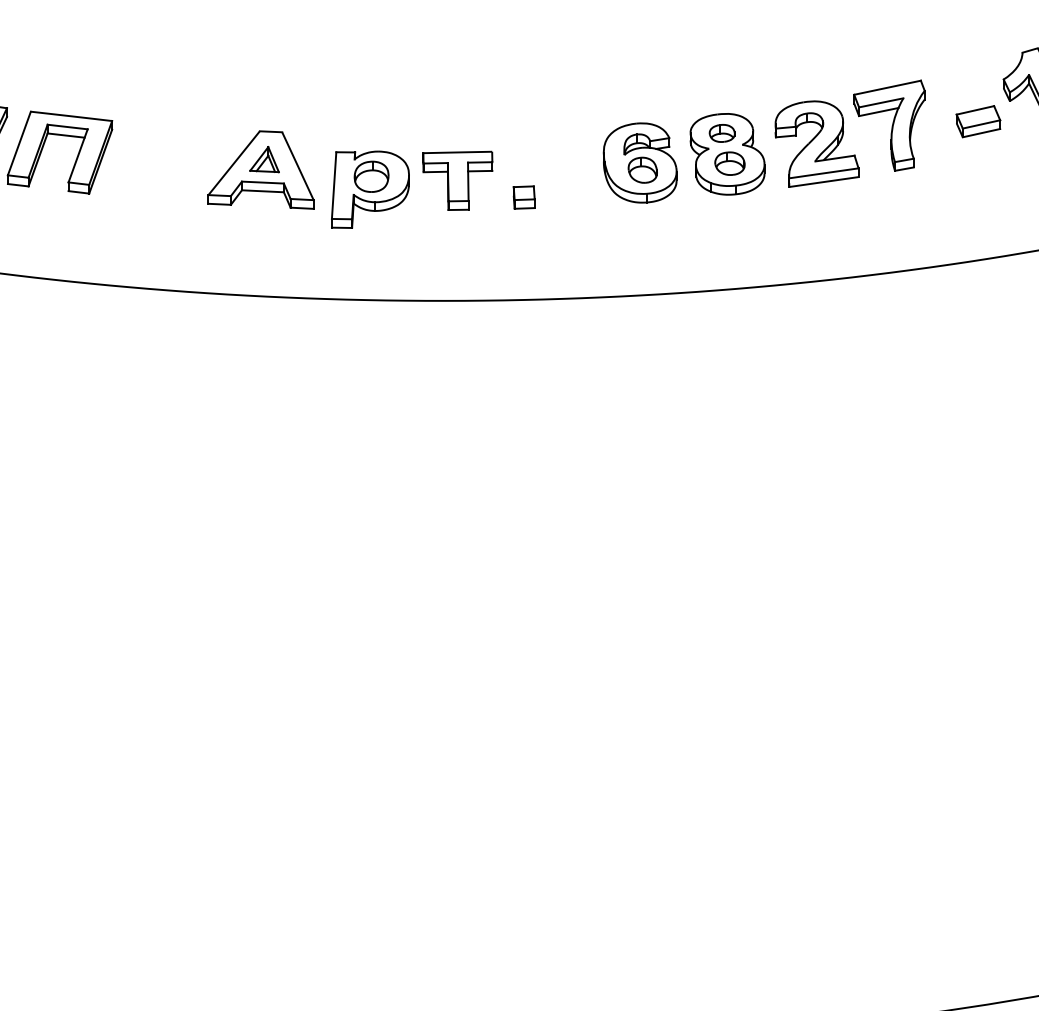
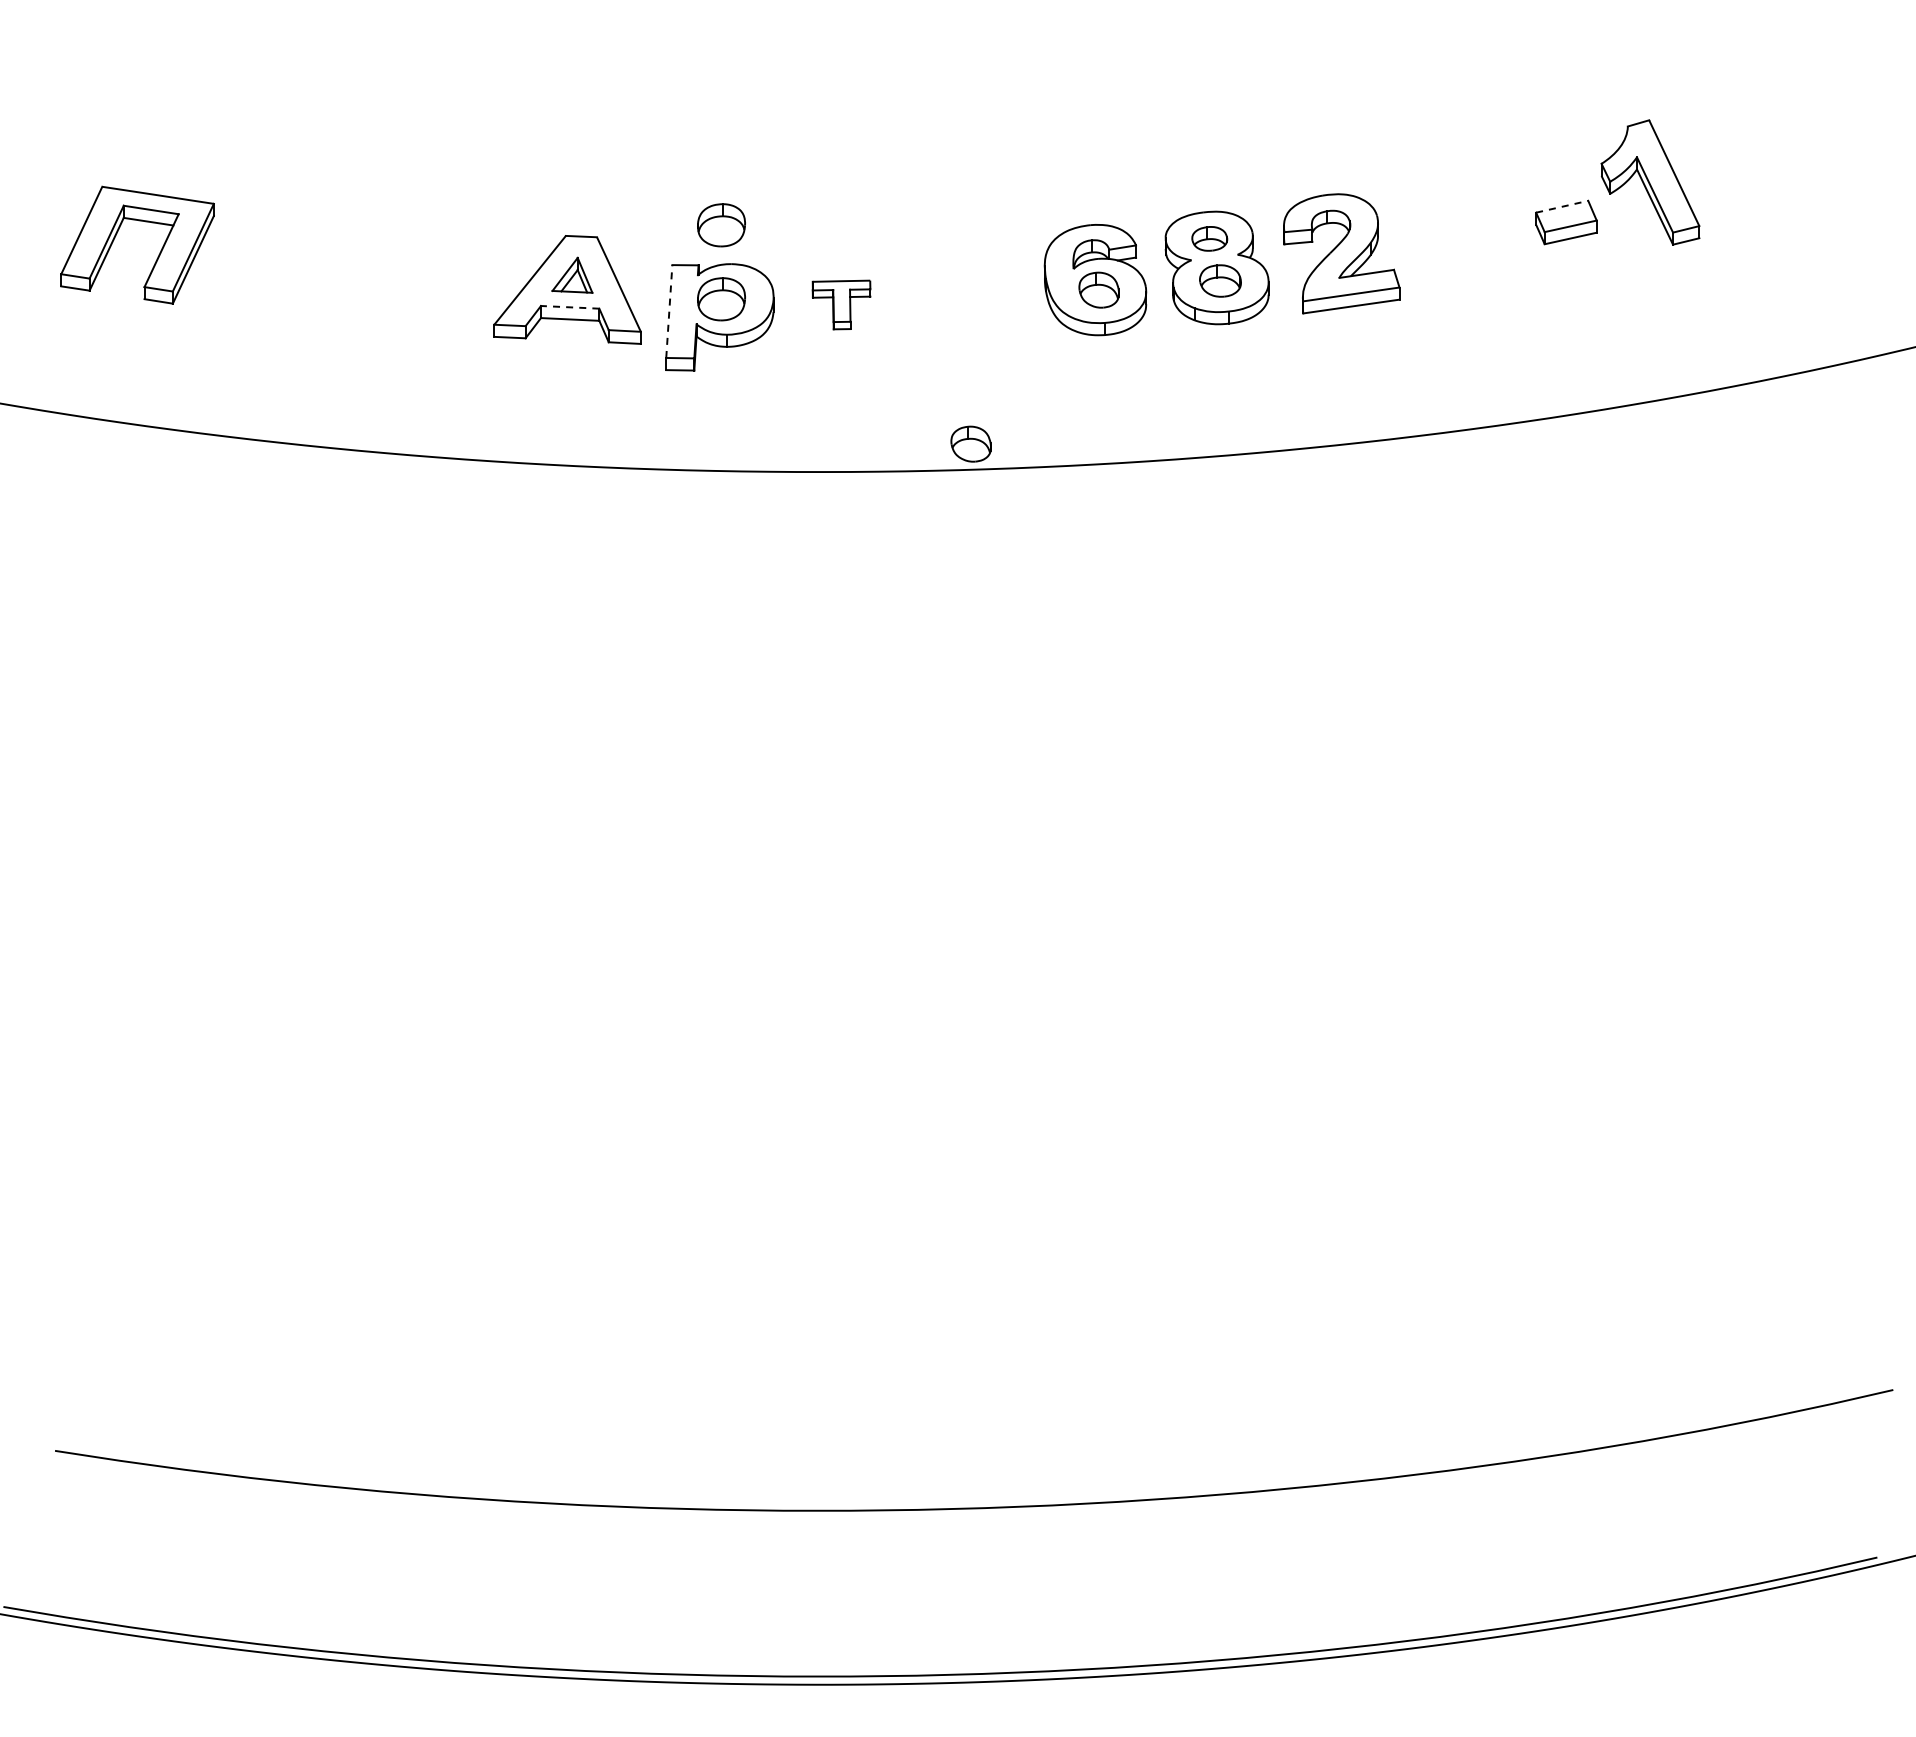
line: (975, 110) -> (1562, 206), solid -> dashed
part: (371, 123) -> (721, 225), added
part: (889, 125) -> (1442, 227), removed
part: (62, 136) -> (290, 242), removed
part: (457, 180) -> (841, 304), size x0.6
line: (262, 182) -> (569, 307), solid -> dashed
line: (334, 185) -> (669, 311), solid -> dashed
part: (523, 197) -> (933, 327), removed
part: (550, 280) -> (970, 443), added

